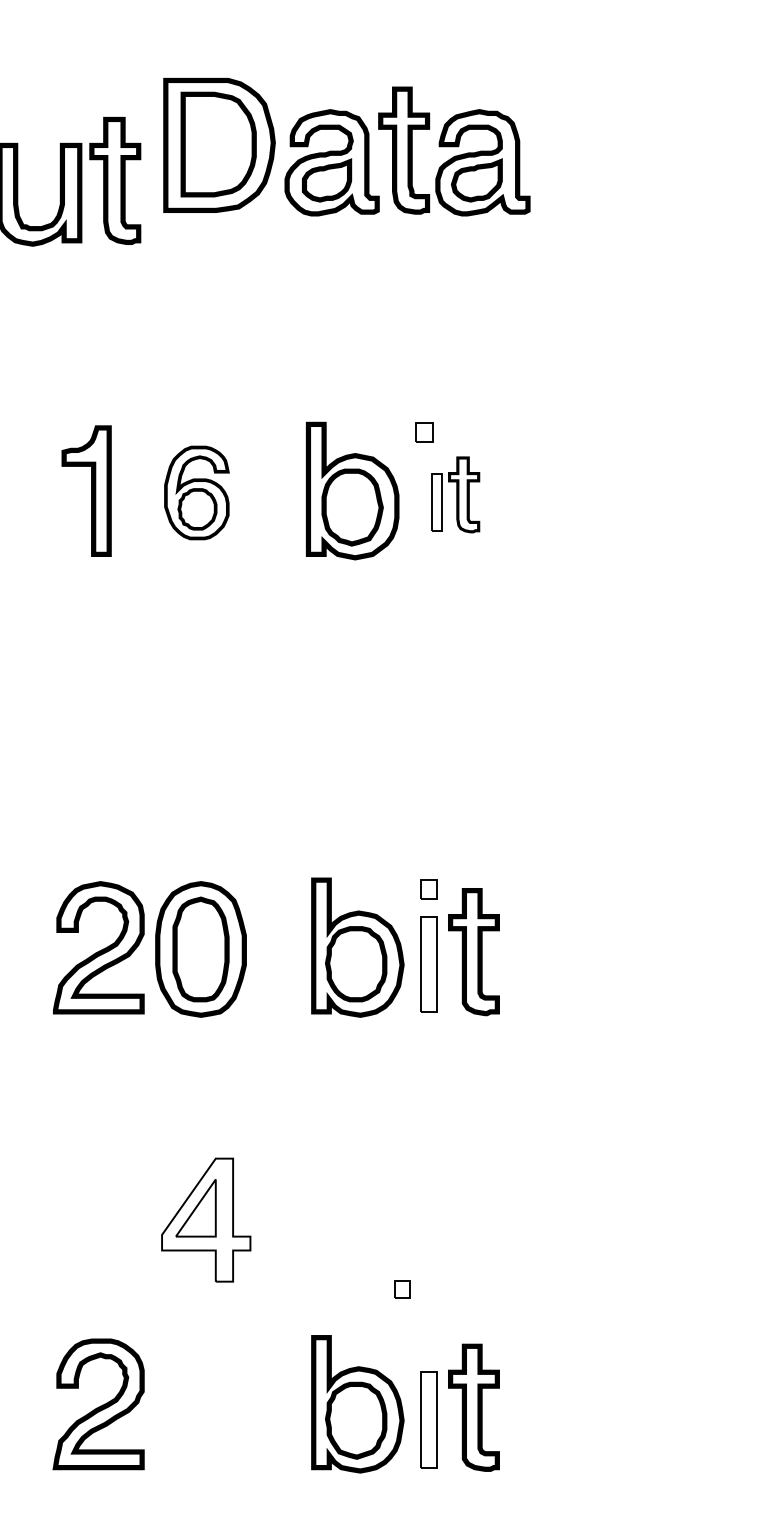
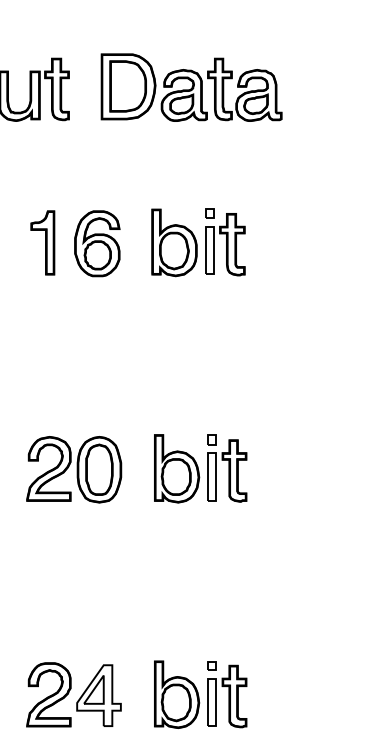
part: (346, 146) -> (191, 87), moved
part: (197, 492) -> (97, 243), size x1.43
part: (455, 494) -> (225, 244), size x1.67
part: (205, 1219) -> (98, 695), moved
part: (401, 1288) -> (211, 665), moved

